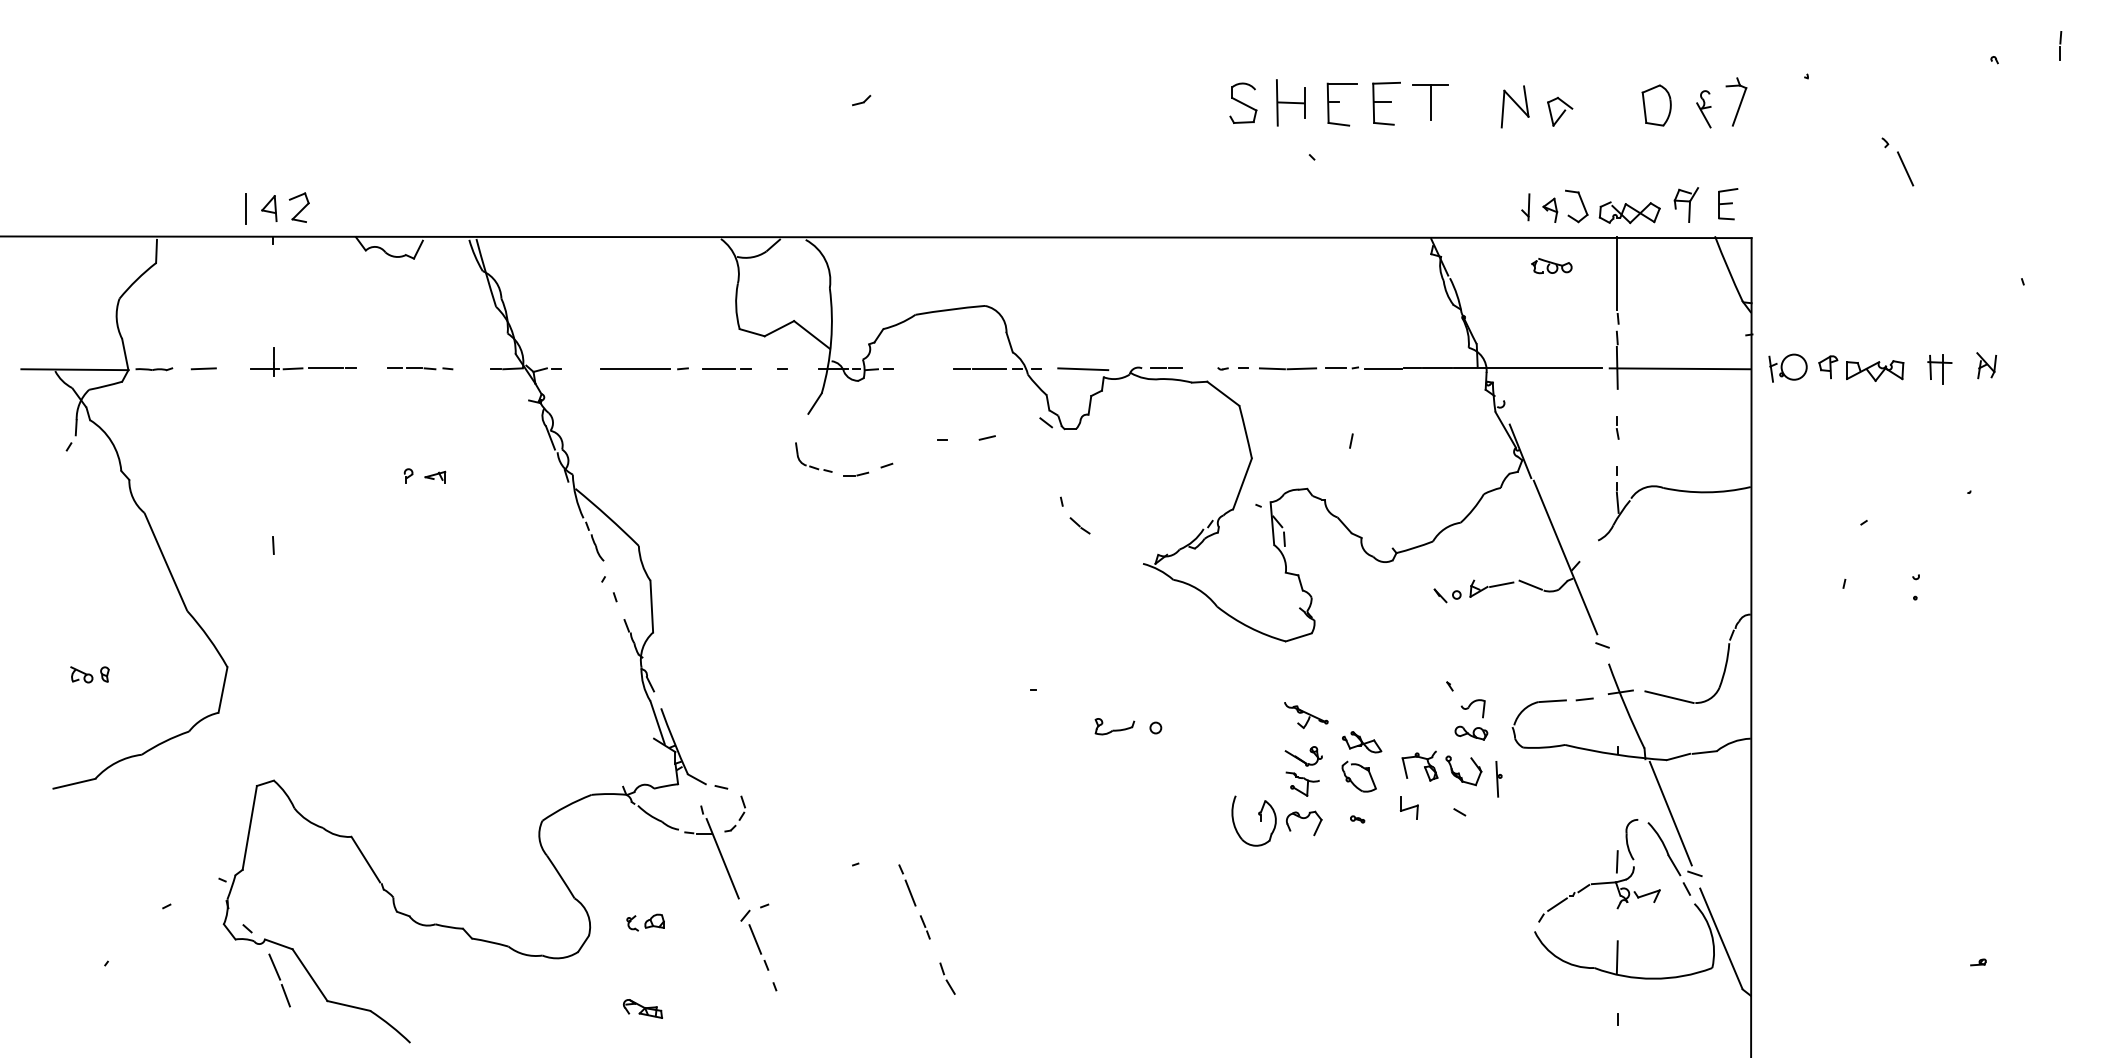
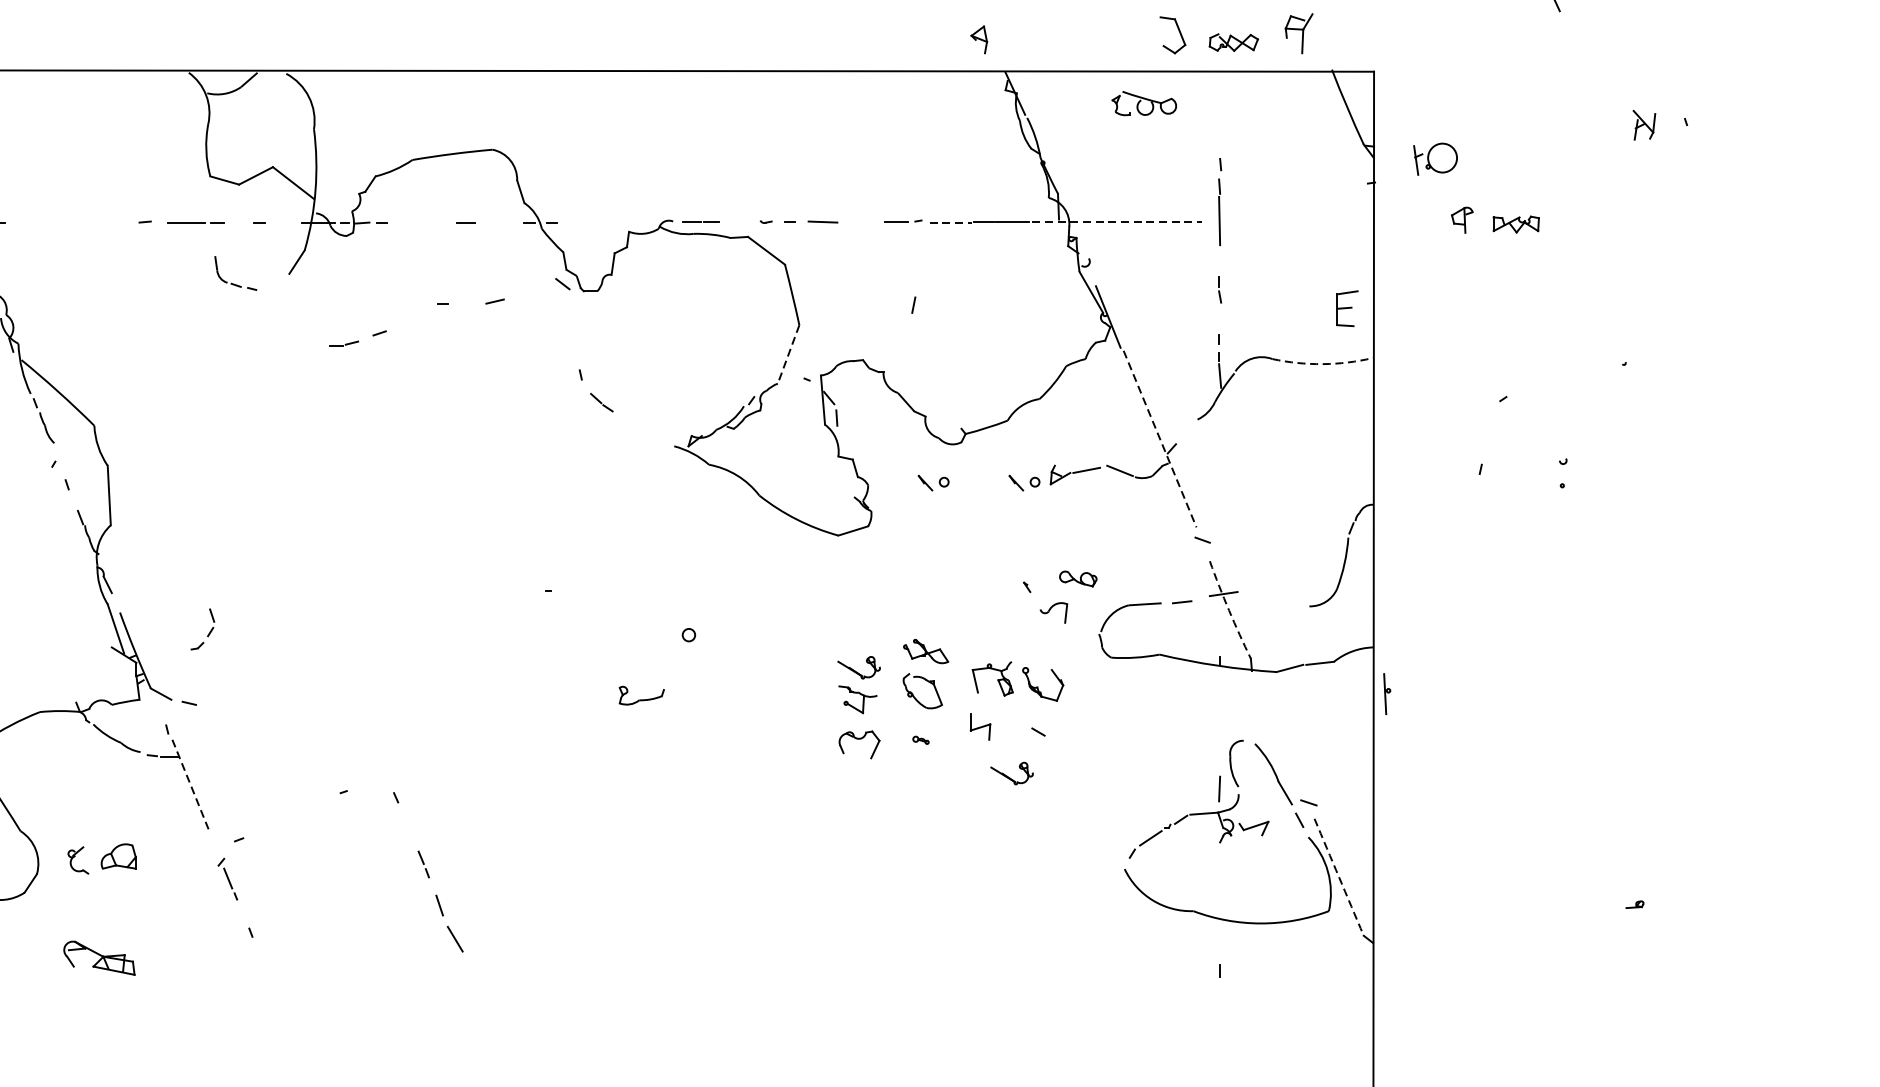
part: (1728, 204) -> (1347, 309), moved
part: (1525, 207) -> (1114, 36), removed
part: (1550, 209) -> (979, 38), moved
part: (1629, 212) -> (1233, 42), size x0.7
part: (1551, 266) -> (1143, 104), size x1.4
line: (1616, 273) -> (1218, 112), removed
part: (1986, 365) -> (1644, 125), moved
part: (1787, 367) -> (1434, 158), moved
line: (1301, 368) -> (856, 221), removed
line: (1528, 368) -> (1117, 221), solid -> dashed
line: (1679, 368) -> (1291, 221), removed
line: (635, 369) -> (90, 222), removed
line: (988, 369) -> (496, 222), removed
line: (1083, 369) -> (605, 222), removed
line: (1384, 369) -> (951, 222), solid -> dashed
part: (1939, 369) -> (1590, 222), removed
part: (1875, 370) -> (1516, 224), size x0.7
part: (810, 465) -> (231, 282), moved
line: (1242, 484) -> (788, 355), solid -> dashed
arc: (1707, 492) -> (1323, 364), solid -> dashed
line: (1565, 558) -> (1160, 440), solid -> dashed
part: (1368, 595) -> (933, 482), added
line: (1669, 697) -> (1279, 600), removed
arc: (1625, 706) -> (1229, 610), solid -> dashed
part: (1306, 715) -> (862, 620), removed
part: (1114, 726) -> (641, 695), moved
part: (1471, 732) -> (1078, 578), moved
part: (1498, 779) -> (1386, 694), moved
line: (1670, 813) -> (1280, 733), removed
part: (740, 816) -> (208, 632), moved
part: (1260, 820) -> (809, 741), removed
part: (1436, 848) -> (1011, 773), added
line: (722, 858) -> (190, 785), solid -> dashed
line: (910, 892) -> (406, 824), removed
part: (645, 922) -> (102, 858), size x1.6
arc: (1721, 938) -> (1339, 877), solid -> dashed
part: (754, 939) -> (227, 878), size x0.6
line: (1616, 957) -> (1218, 899), removed
part: (947, 978) -> (449, 923), size x1.6
part: (642, 1008) -> (98, 957), size x1.6

